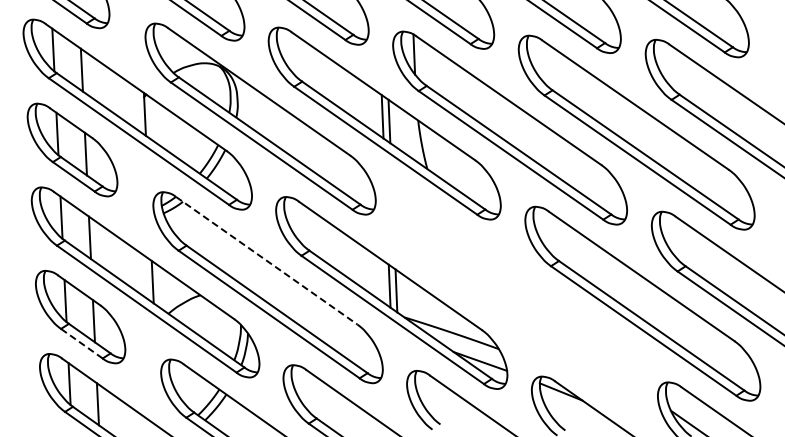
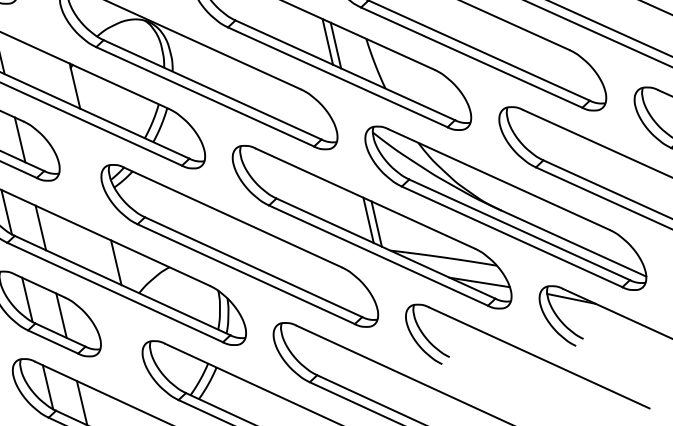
line: (266, 260) -> (232, 217), dashed -> solid
part: (516, 298) -> (505, 208), added
line: (81, 343) -> (52, 341), dashed -> solid

